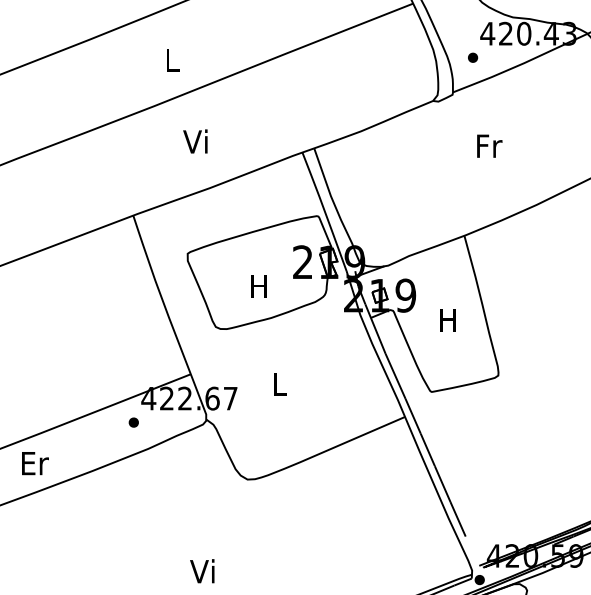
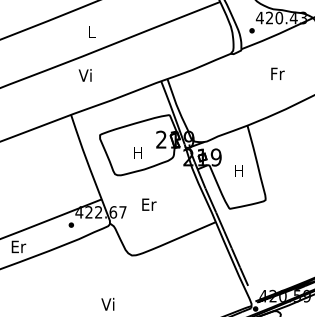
text: (194, 141) -> (84, 75), moved
text: (488, 145) -> (277, 73), moved
text: (280, 383) -> (149, 204), L -> Er

